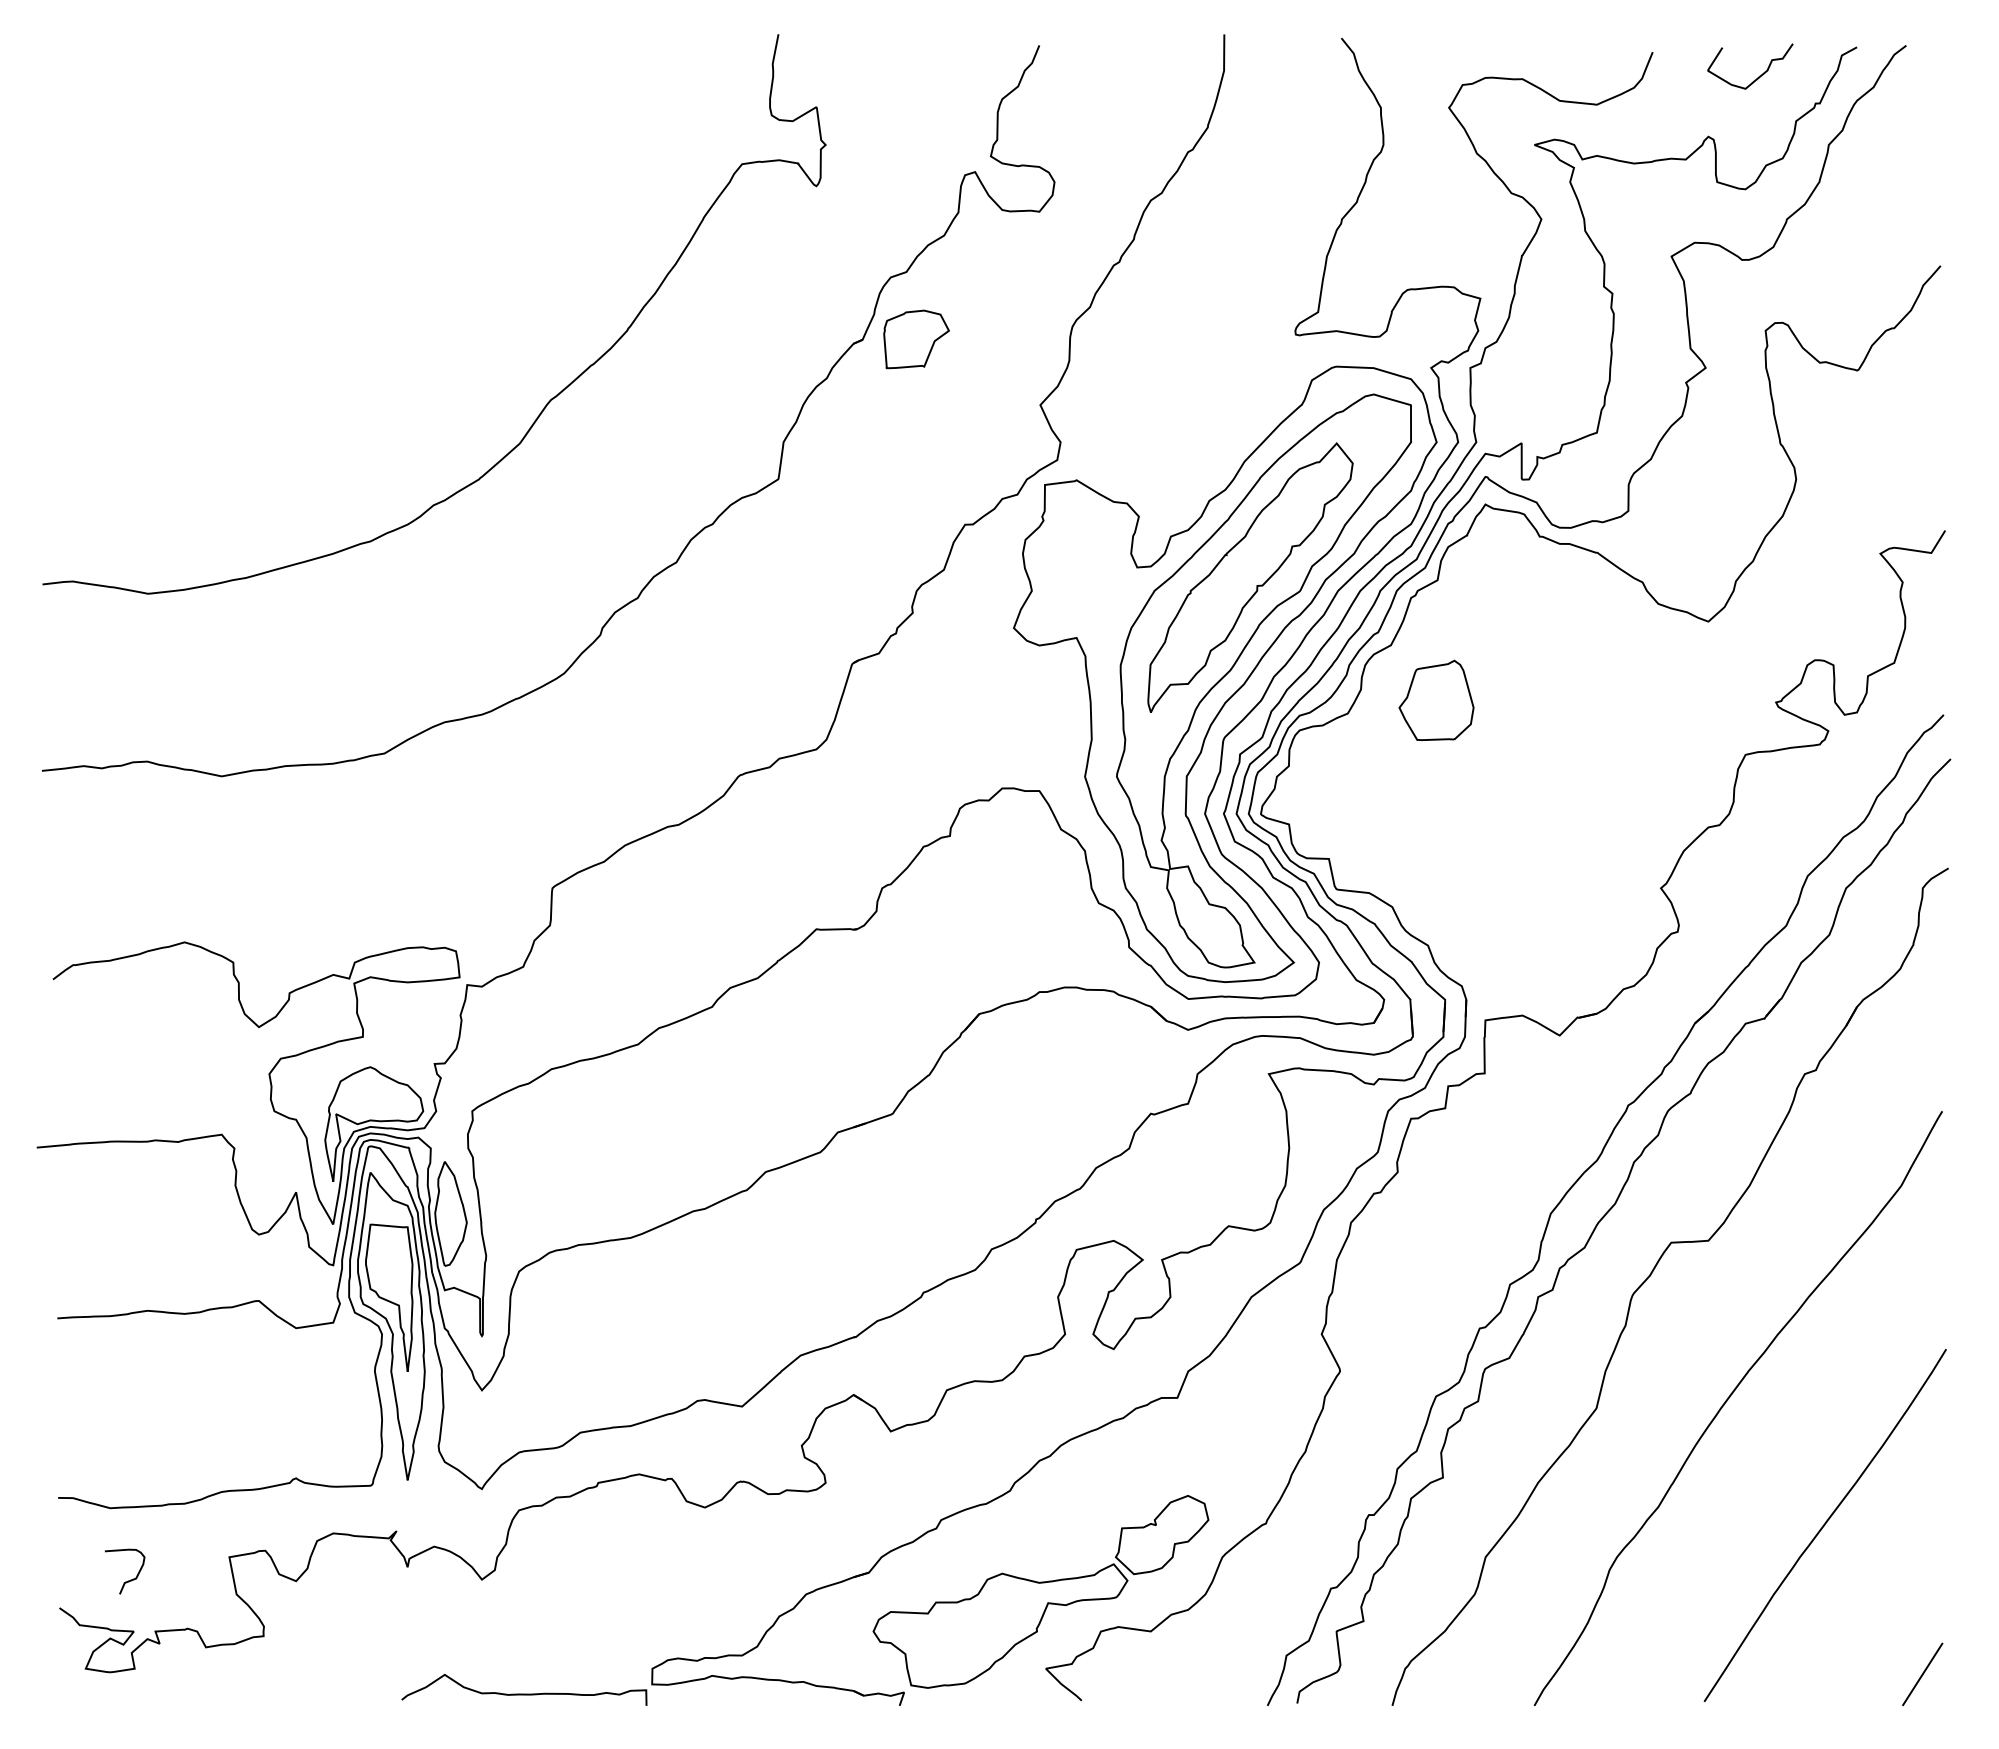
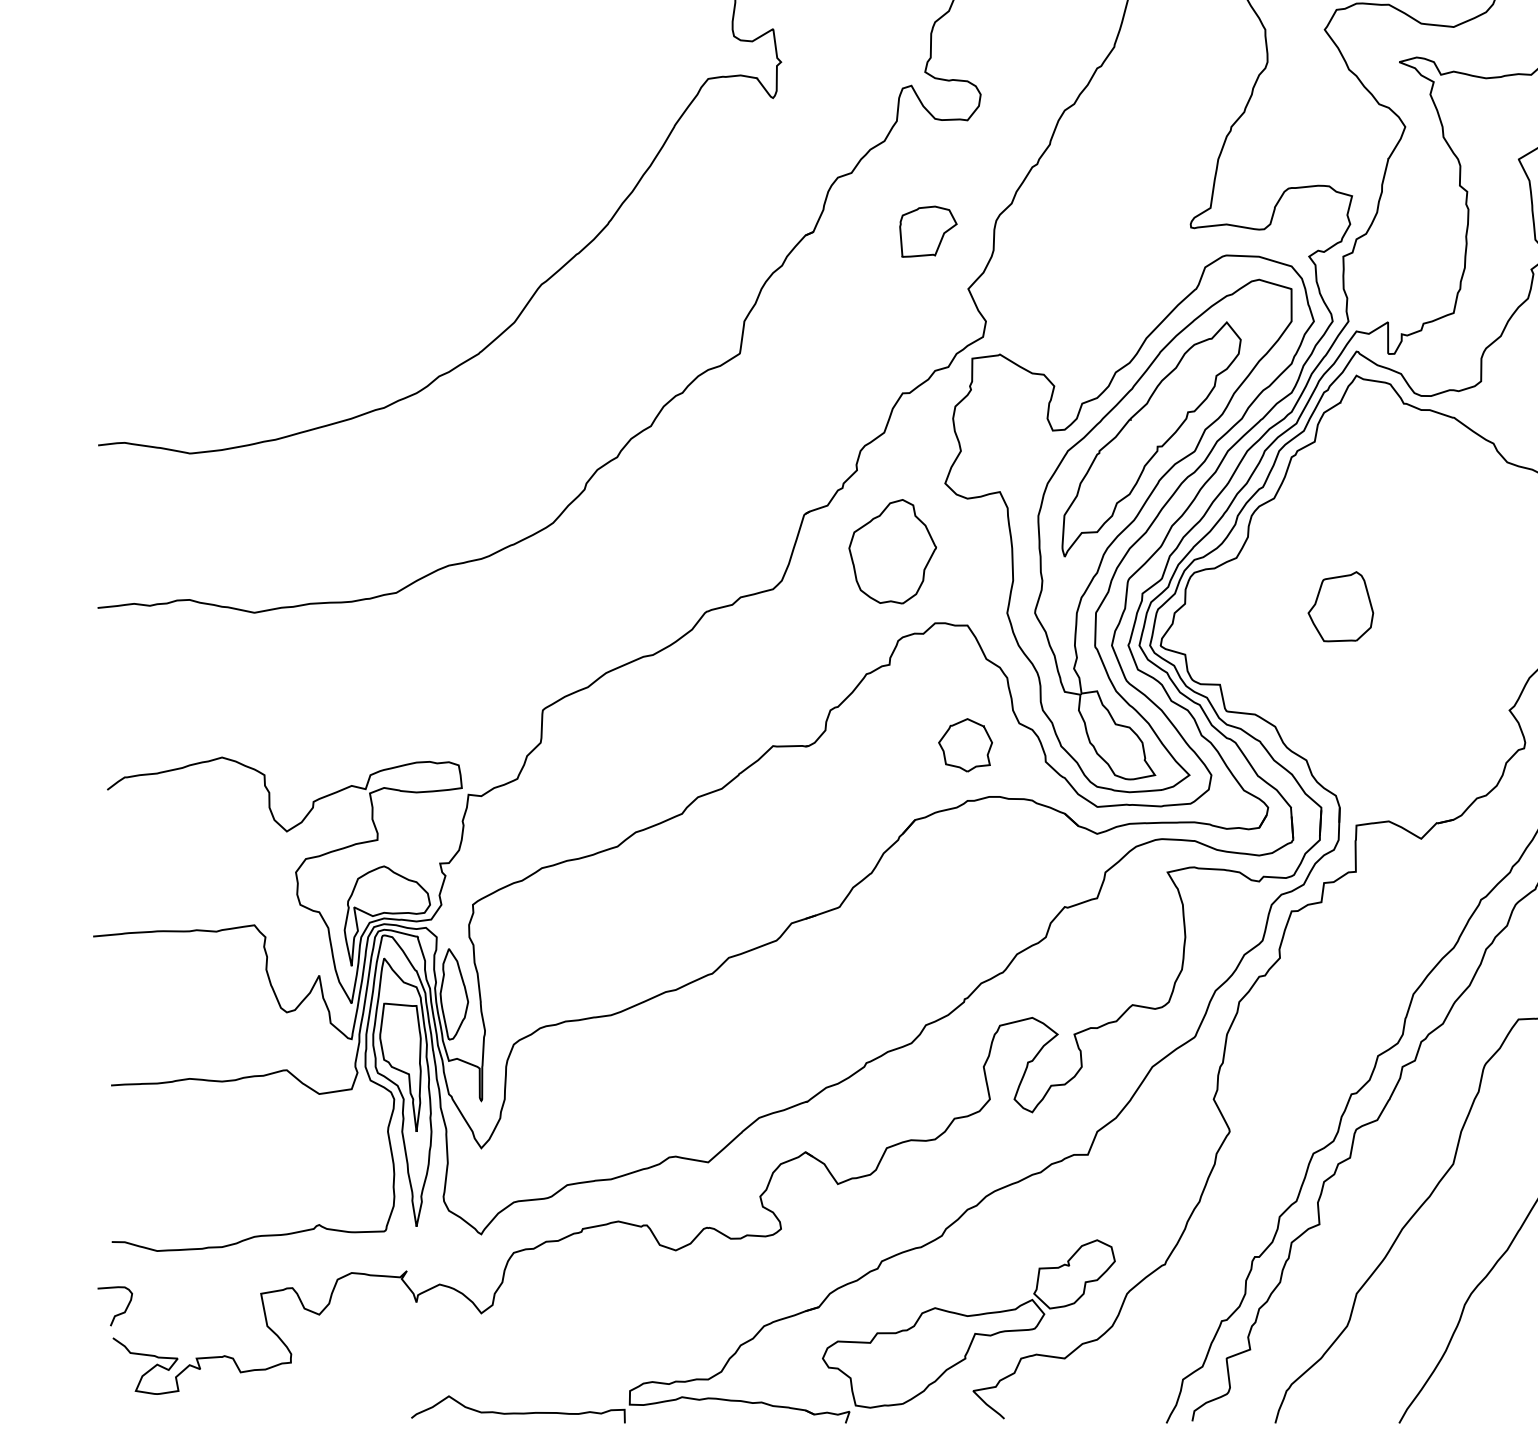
part: (916, 339) -> (928, 231), moved
part: (1436, 699) -> (1340, 605), moved
part: (953, 706) -> (892, 551), added
part: (1036, 928) -> (964, 745), added
curve: (130, 1579) -> (119, 1313), moved

